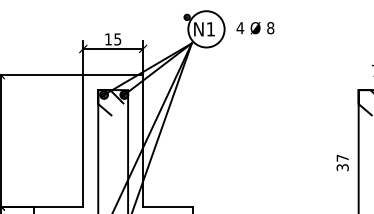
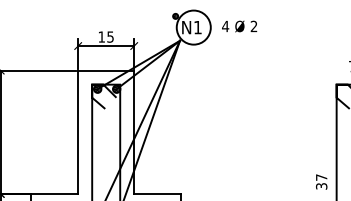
text: (270, 28) -> (253, 26), 8 -> 2
text: (342, 162) -> (321, 181), moved

